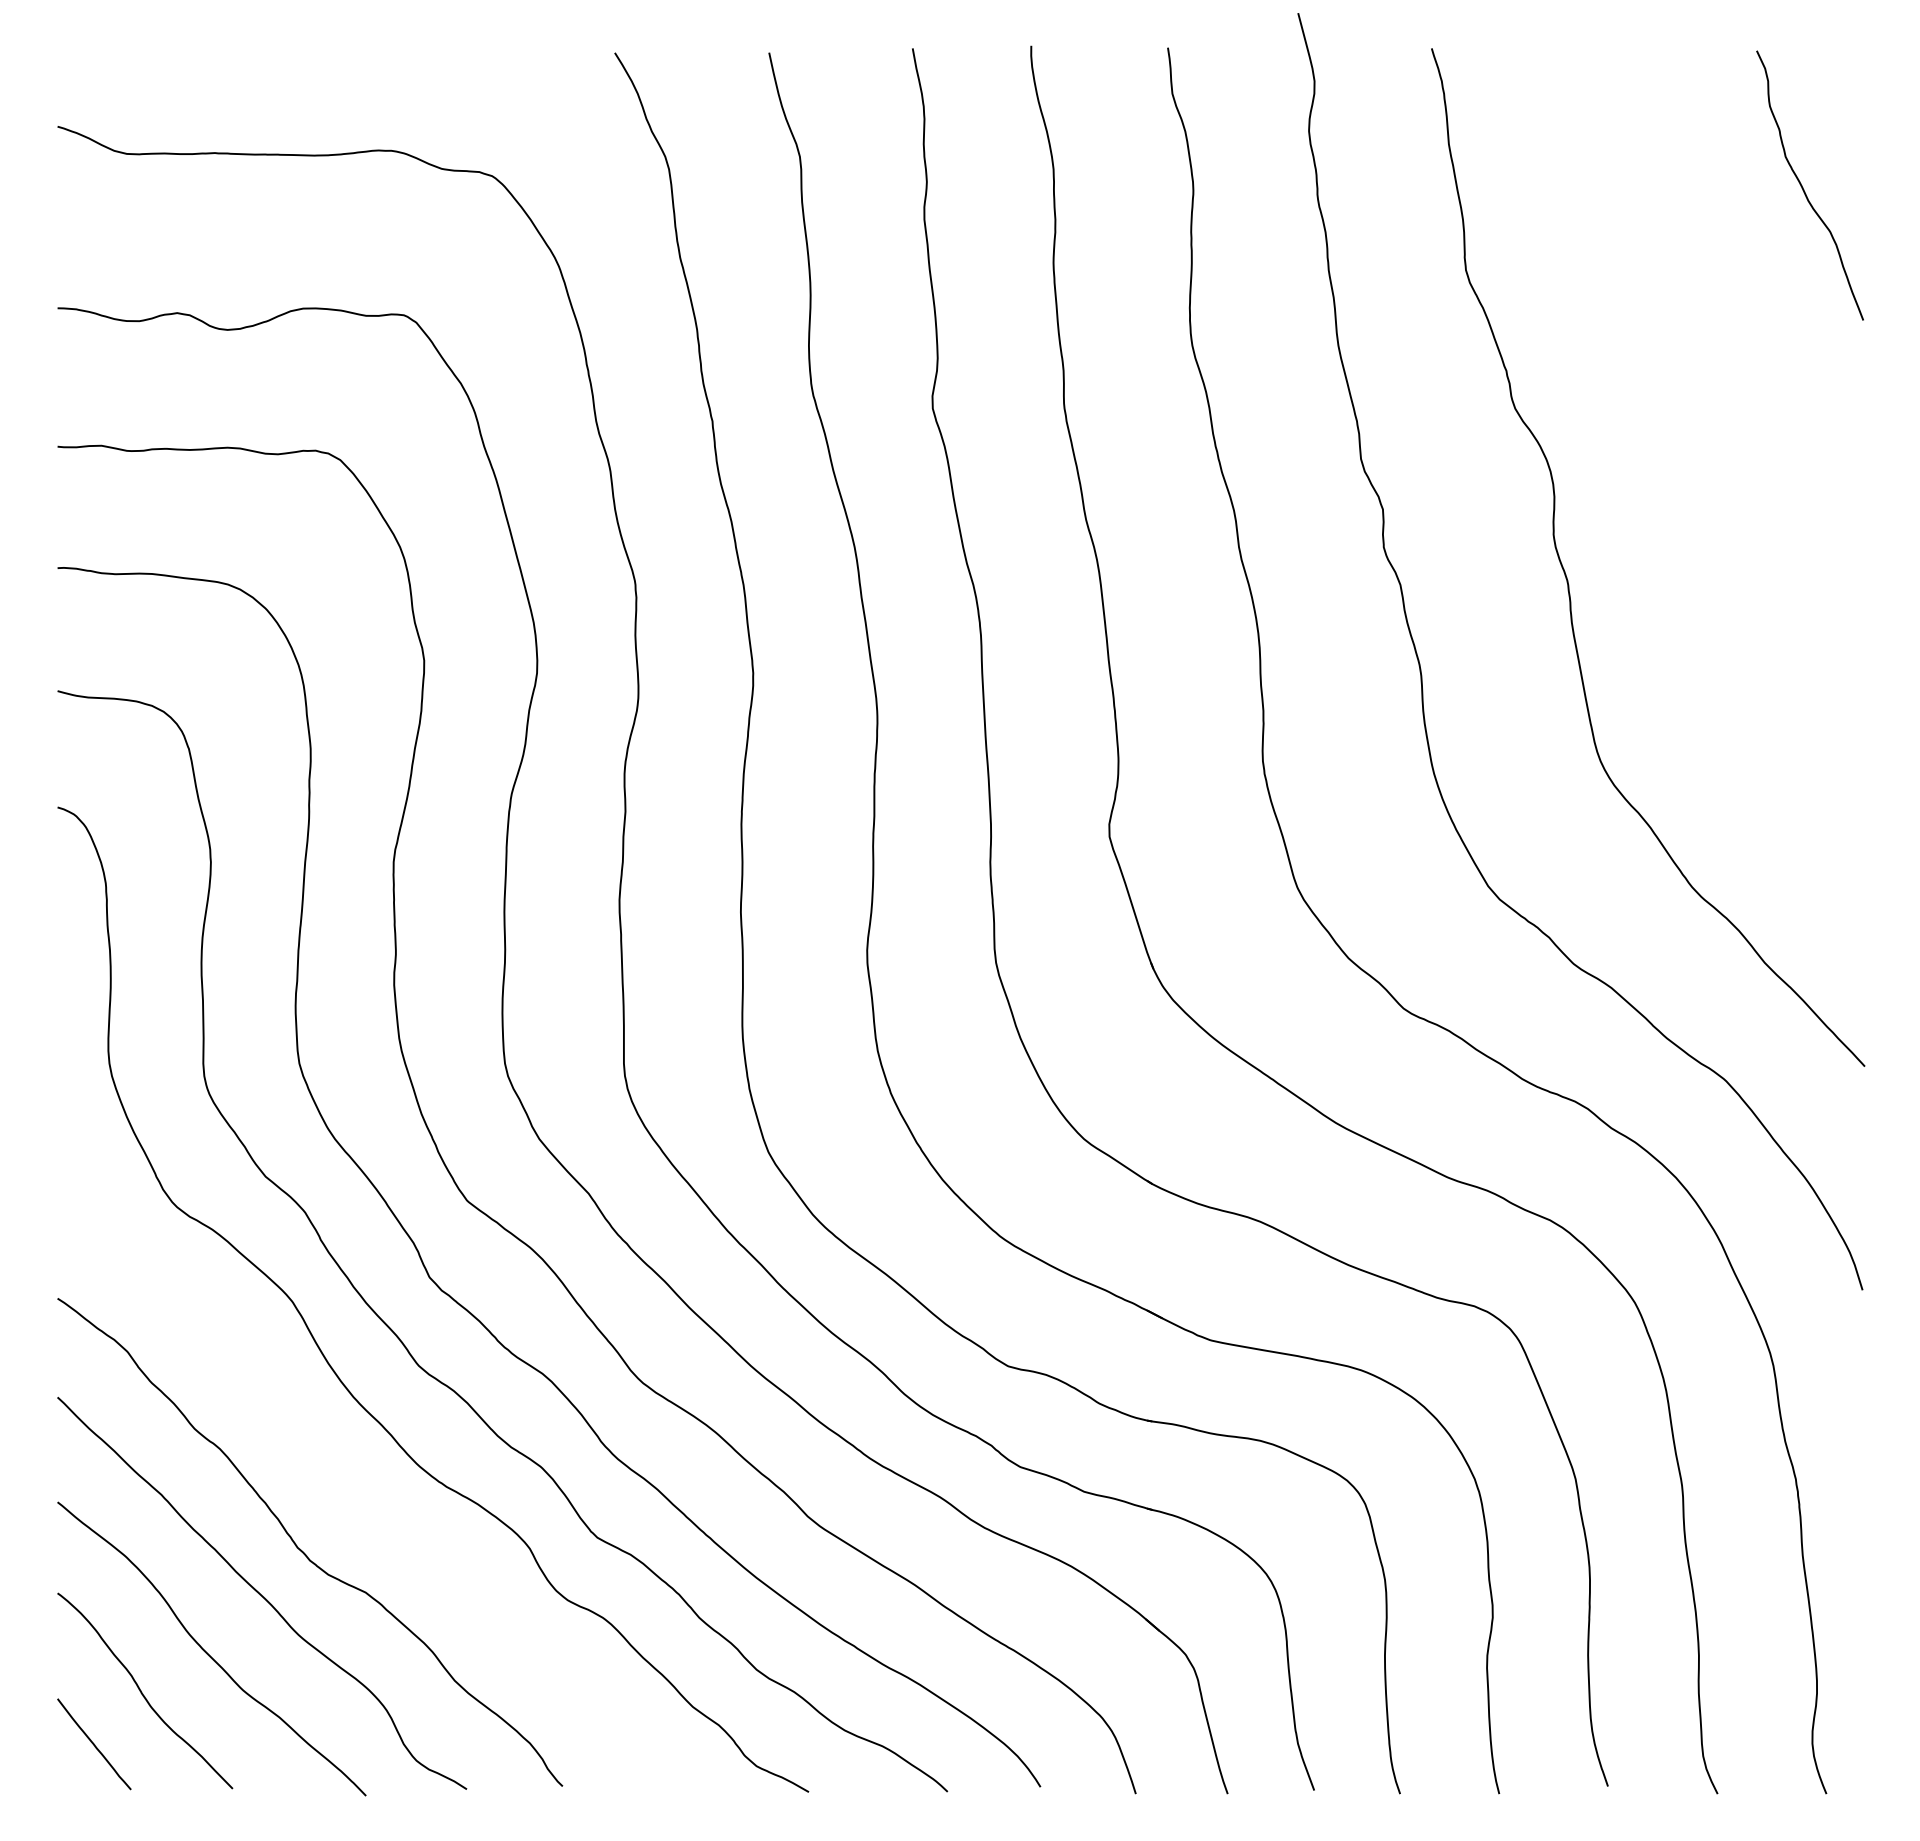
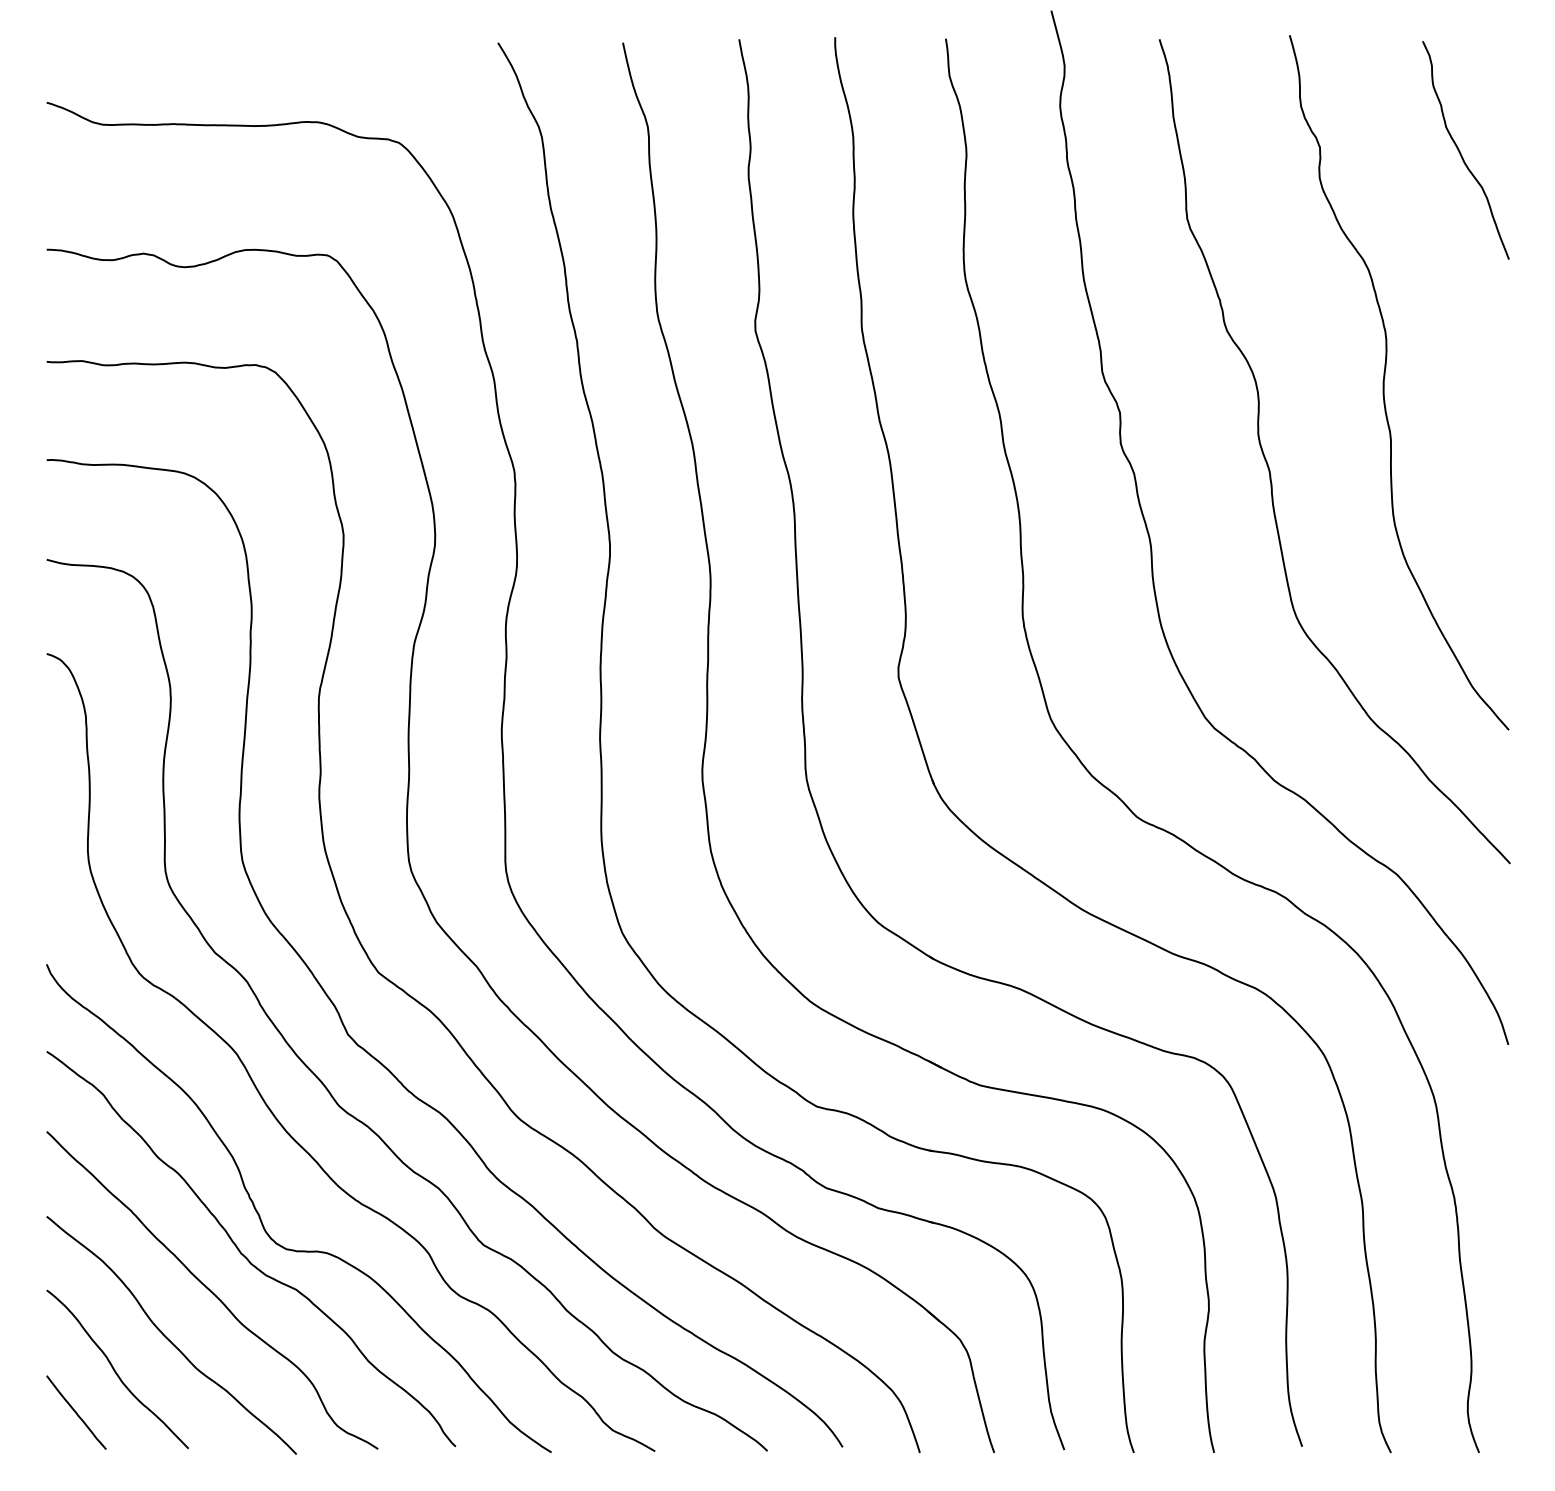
curve: (1709, 472) -> (1384, 382), added
curve: (325, 1512) -> (263, 1224), added

